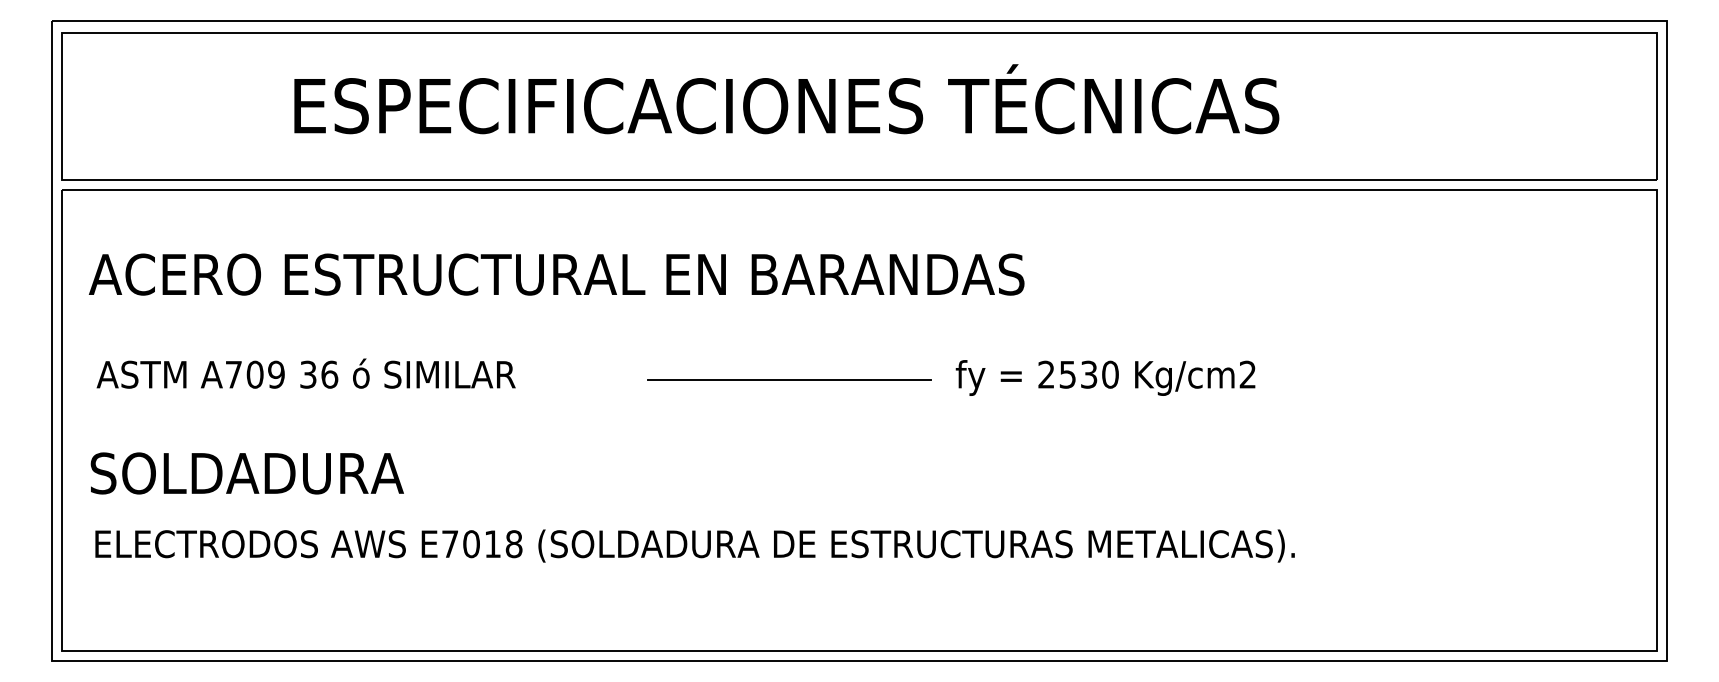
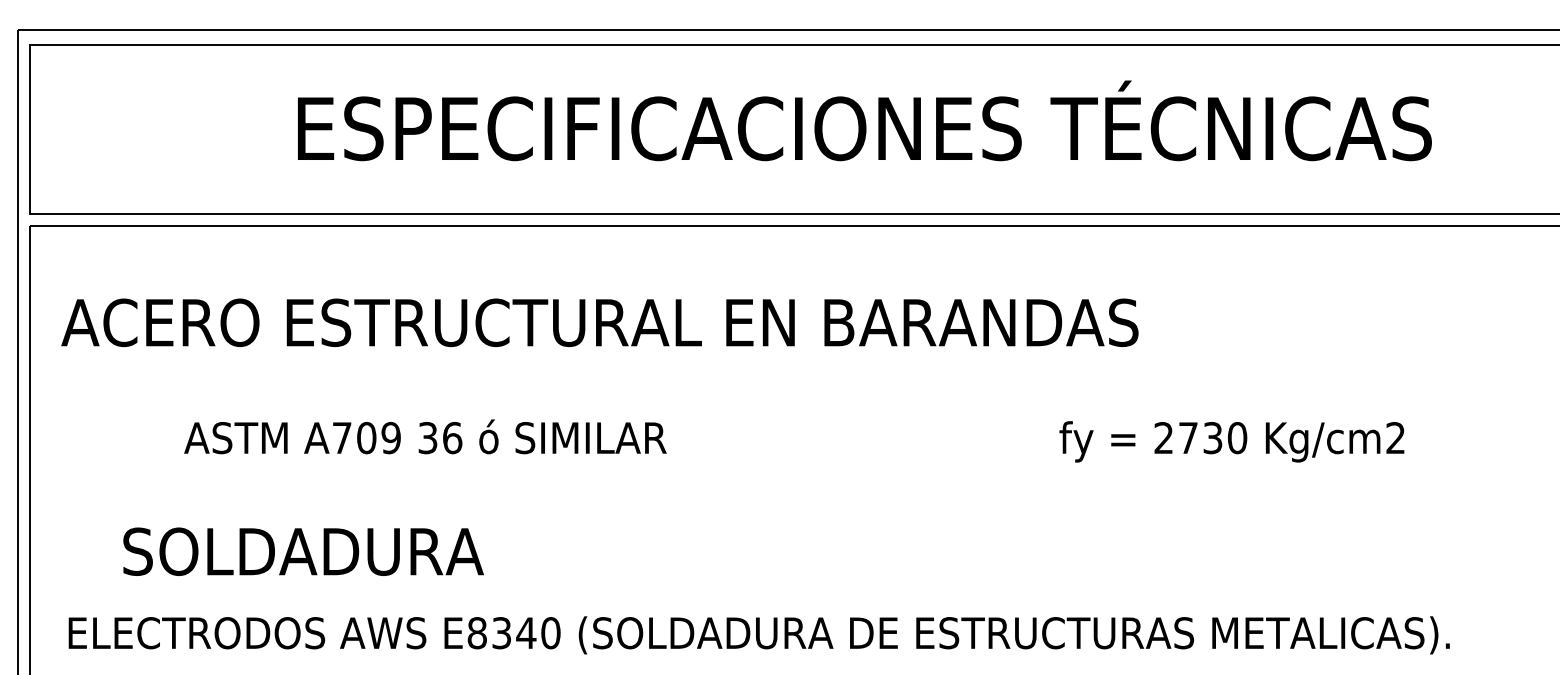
text: (305, 373) -> (424, 436), moved
text: (1067, 374) -> (1188, 437), 2530 -> 2730
line: (789, 379) -> (867, 443), removed
text: (246, 473) -> (302, 551), moved
text: (482, 544) -> (514, 633), E7018 -> E8340

